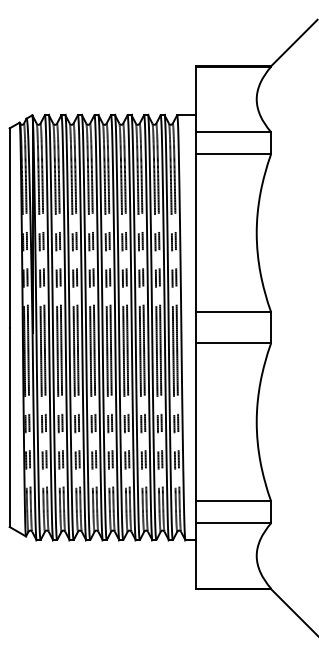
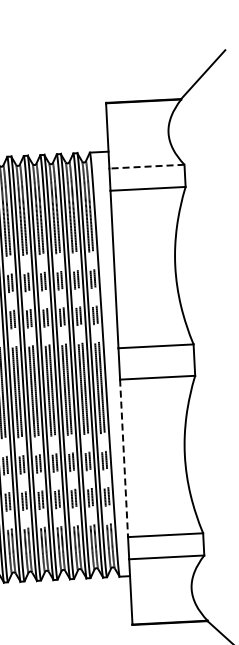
line: (233, 132) -> (147, 167), solid -> dashed
line: (195, 422) -> (123, 458), solid -> dashed

